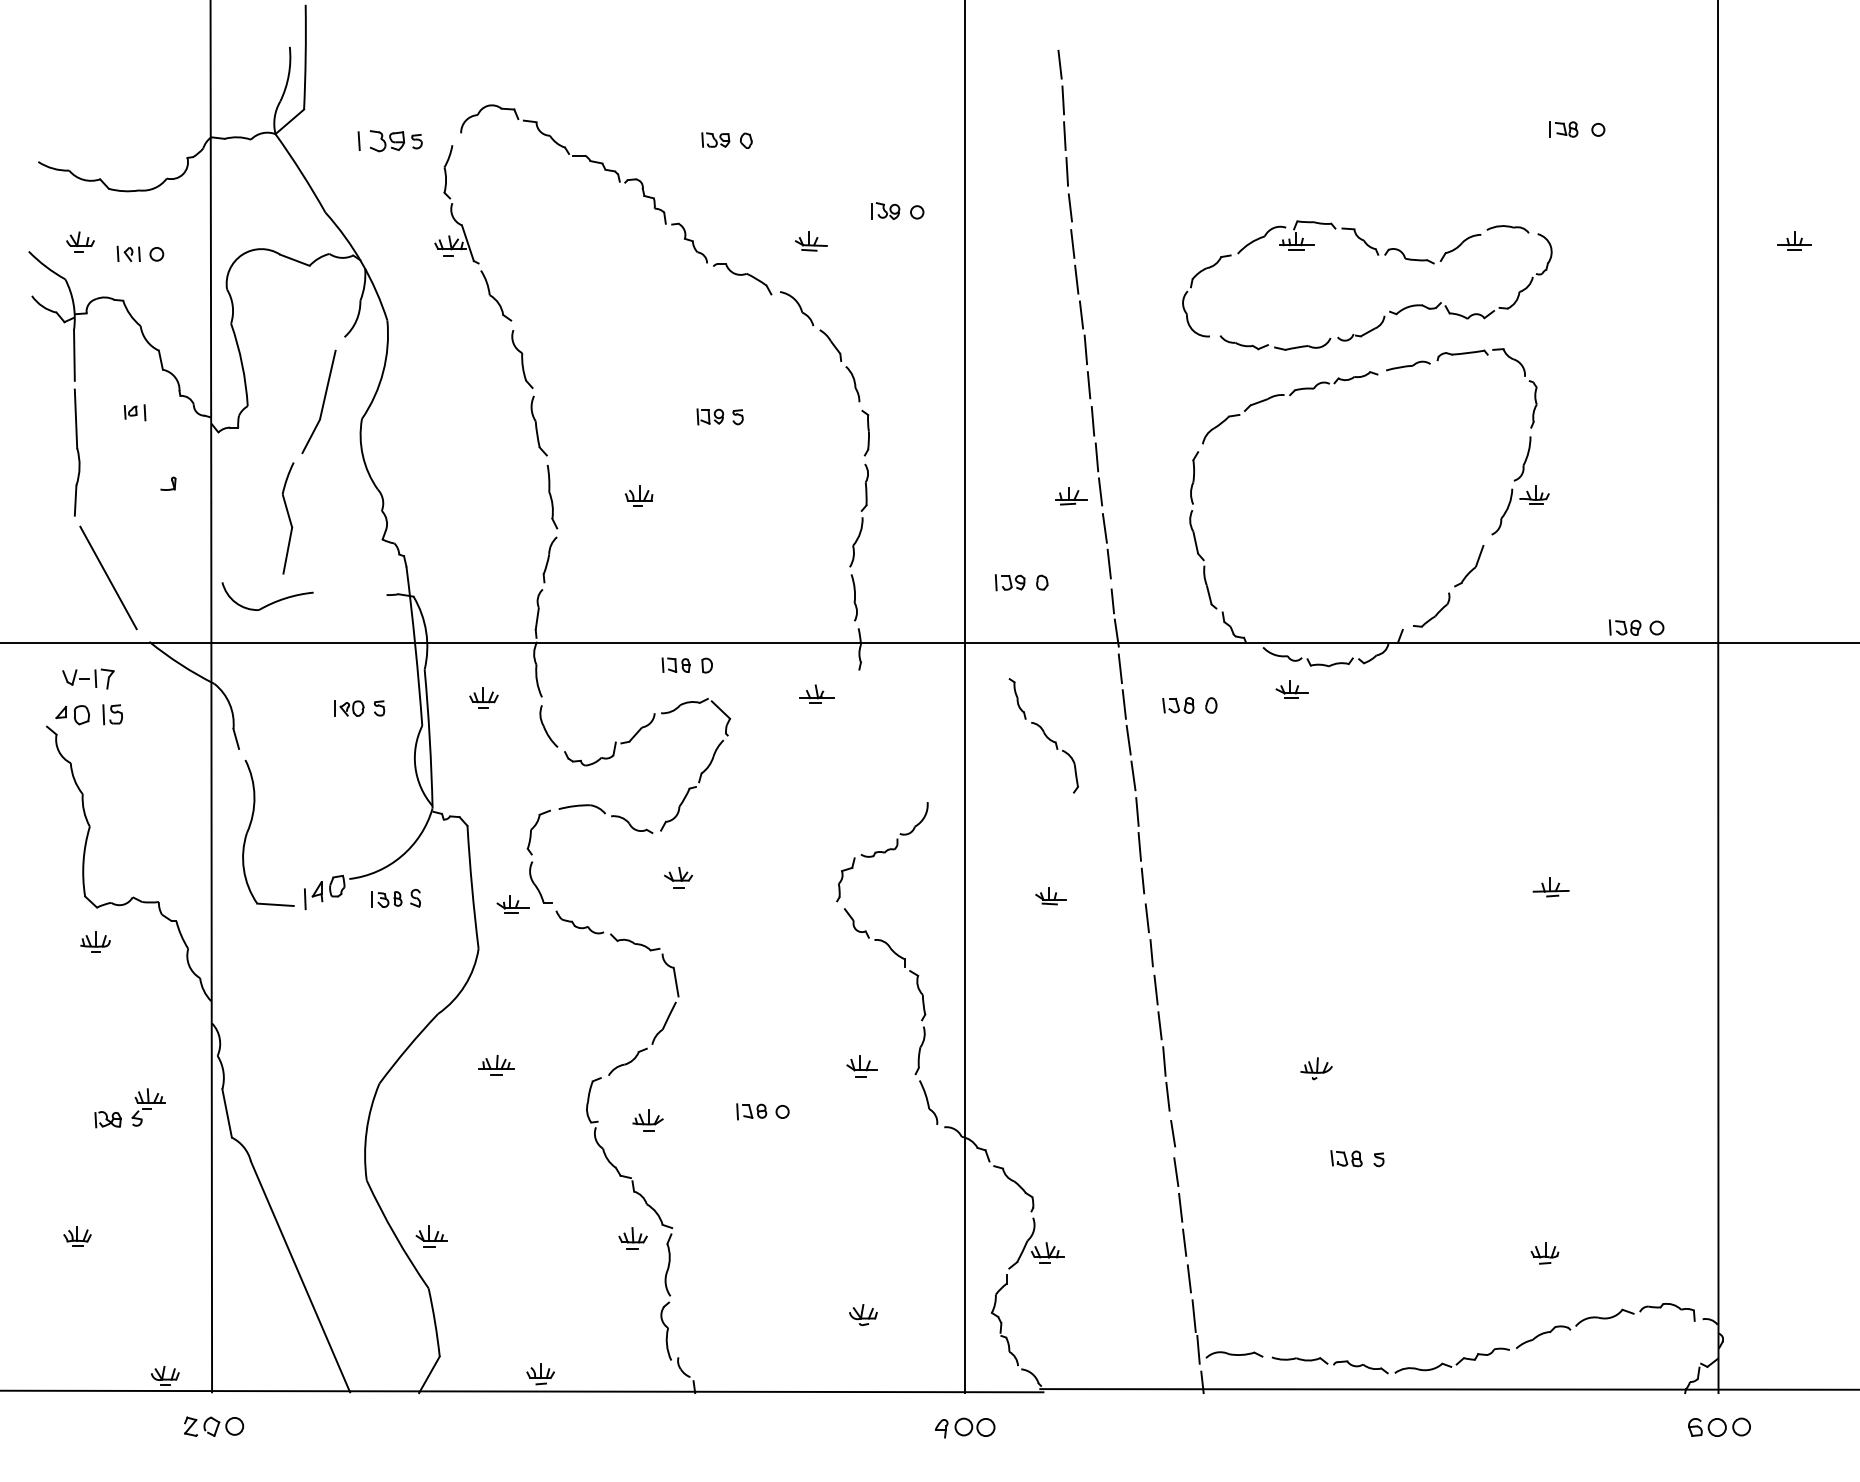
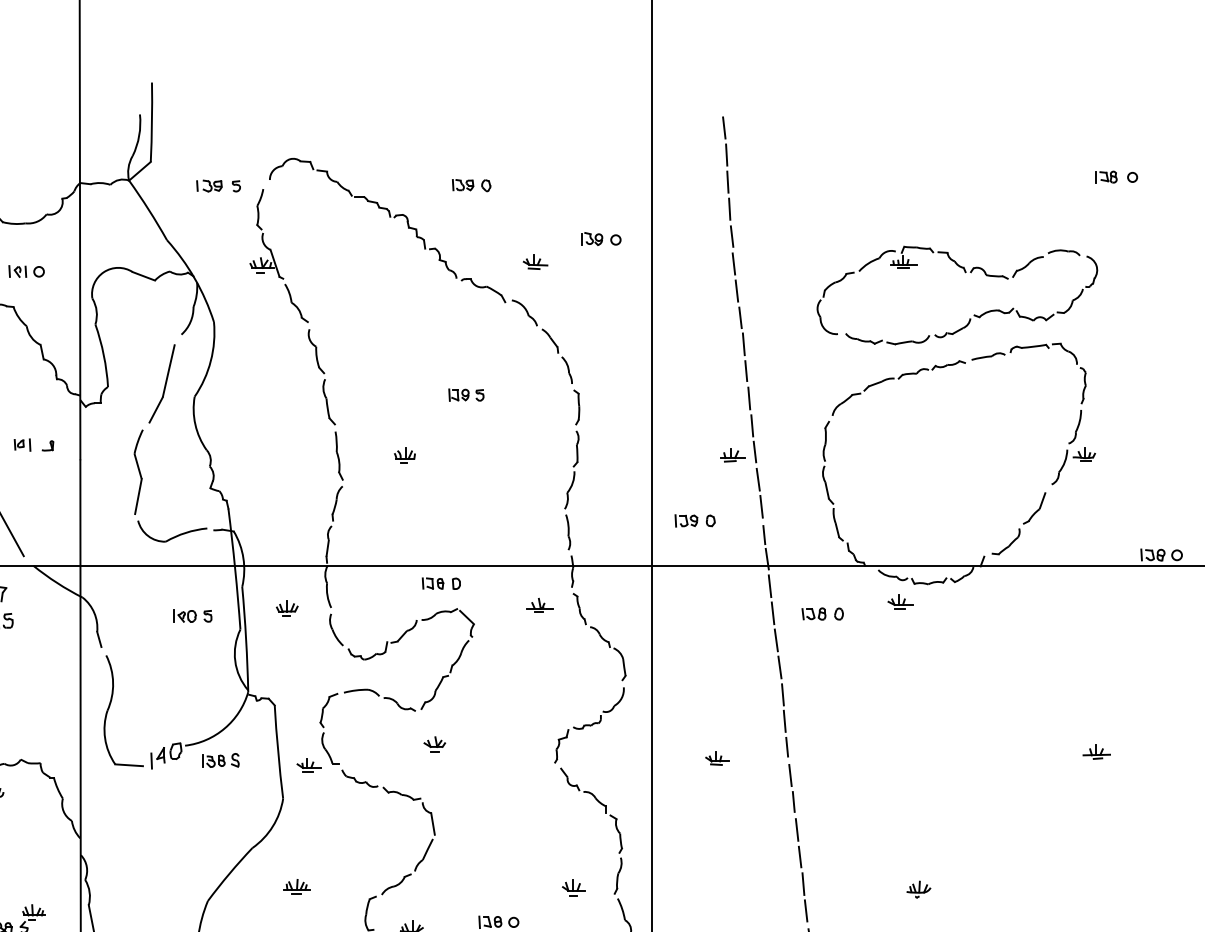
part: (381, 141) -> (209, 186), size x0.71
part: (134, 412) -> (22, 444), moved
part: (271, 602) -> (175, 535), moved
part: (1043, 735) -> (599, 636), moved

